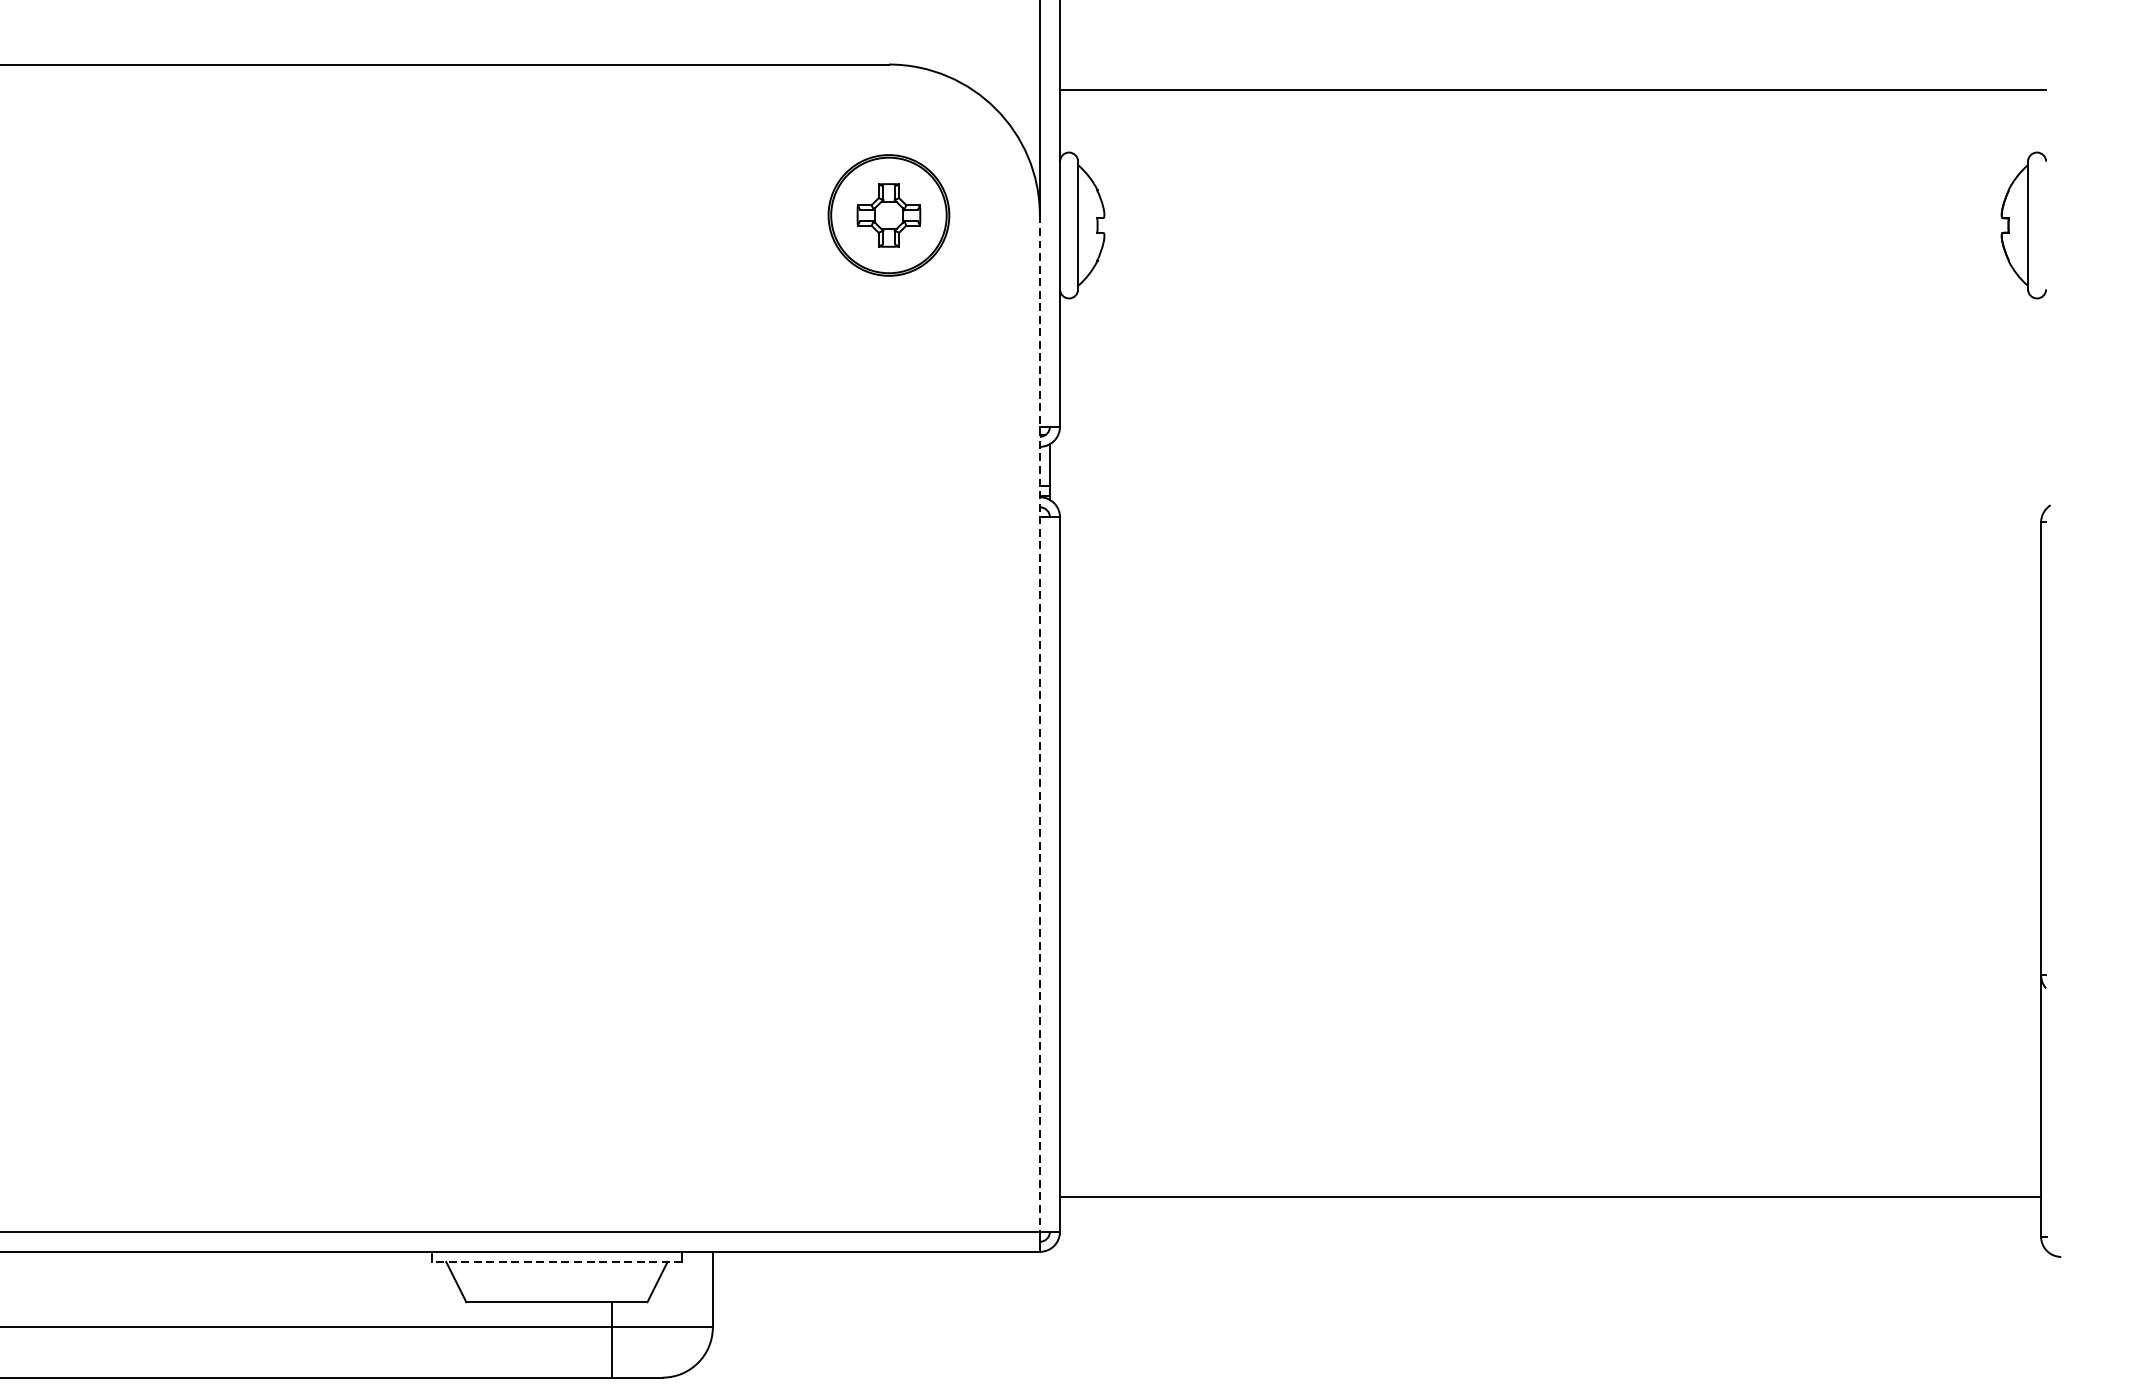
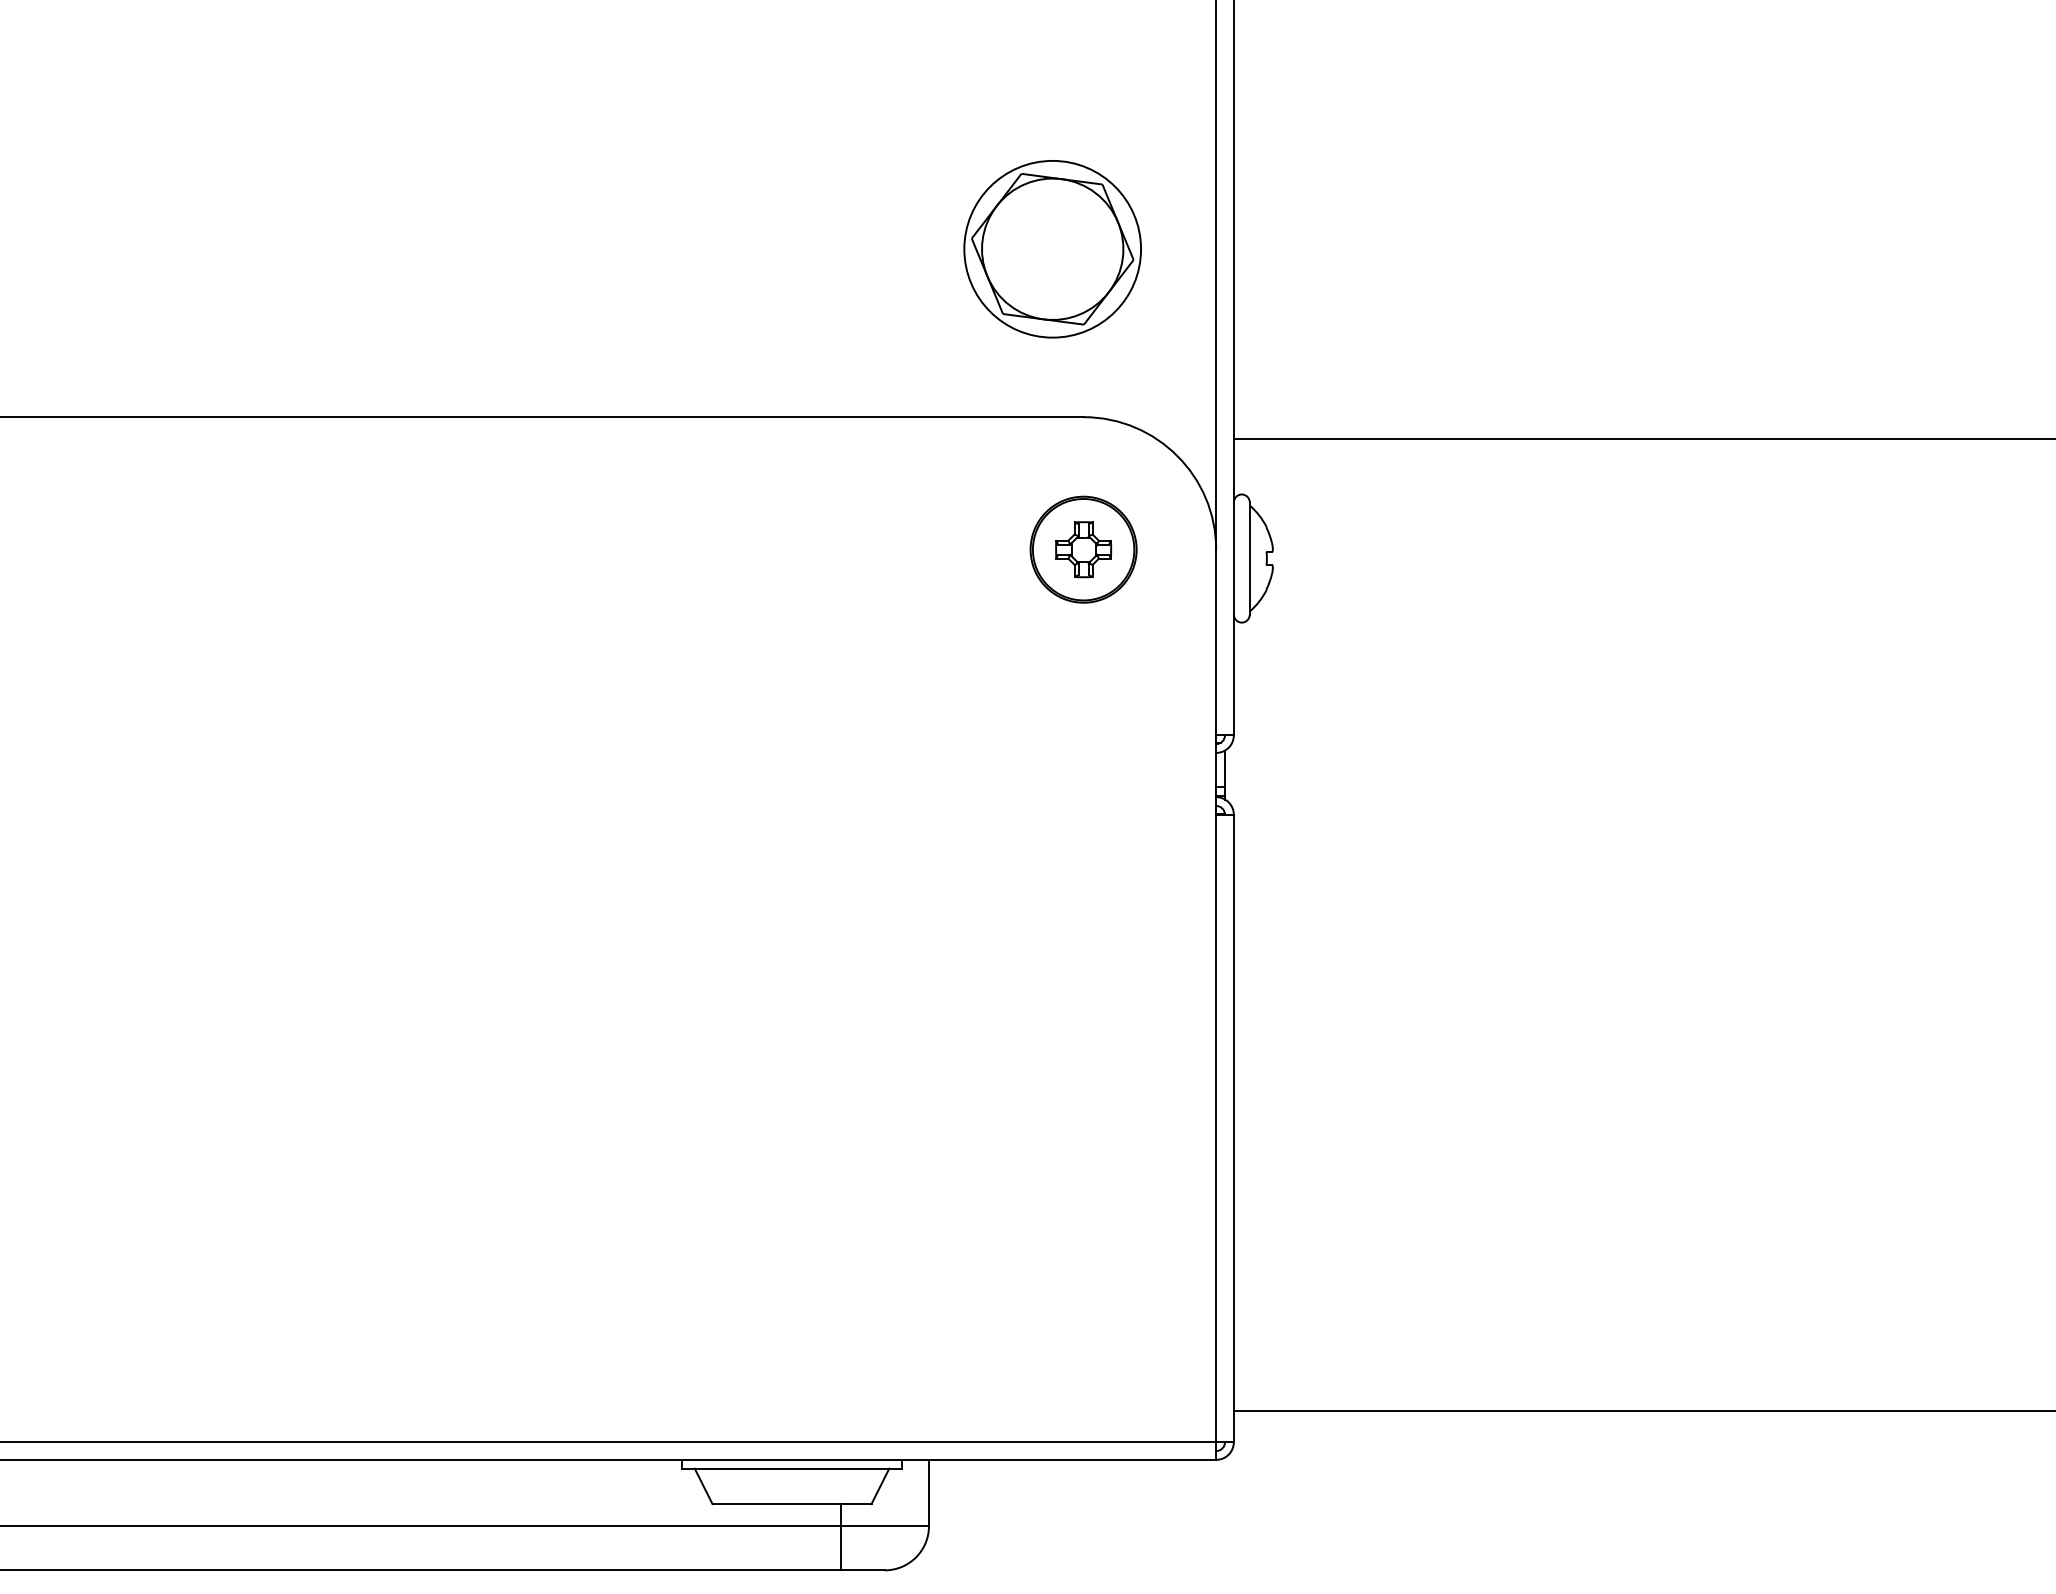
line: (1040, 724) -> (1216, 996), dashed -> solid
line: (557, 1261) -> (792, 1468), dashed -> solid

